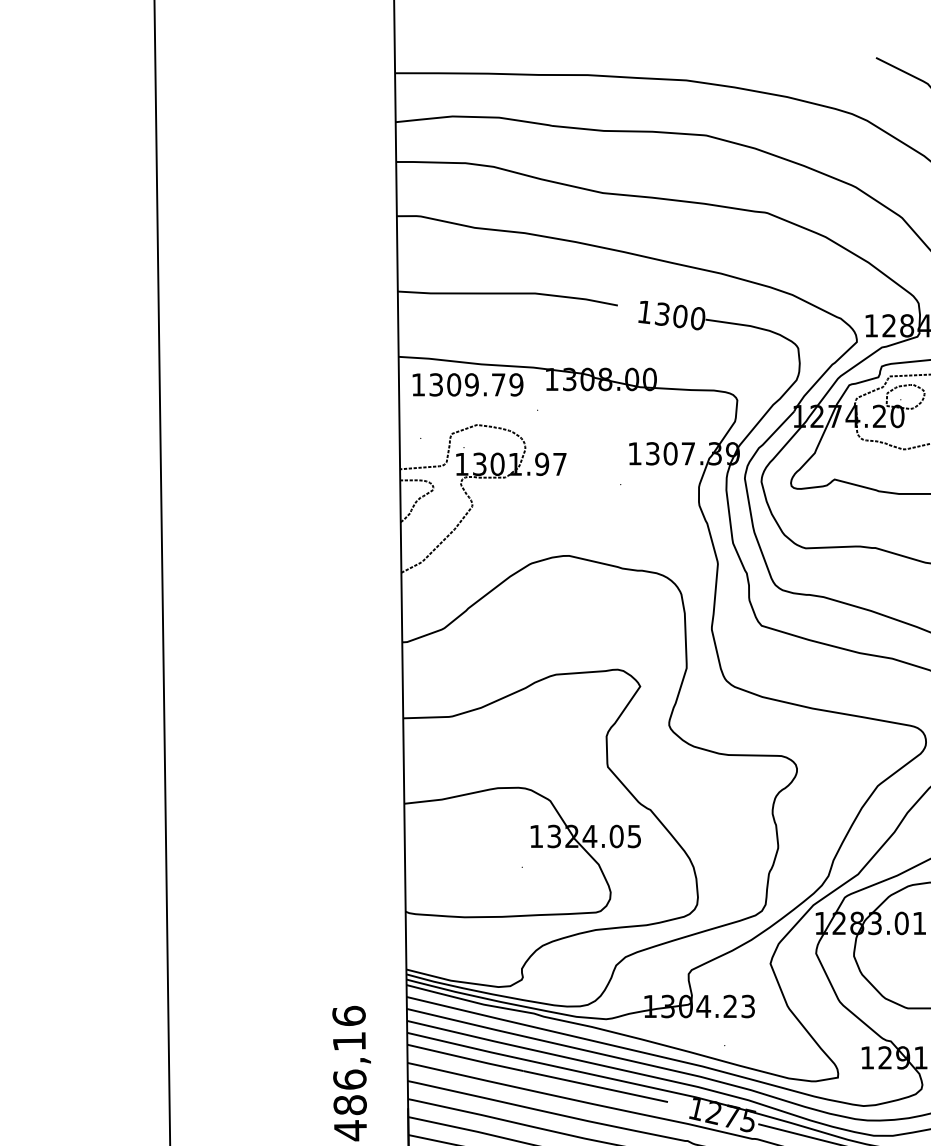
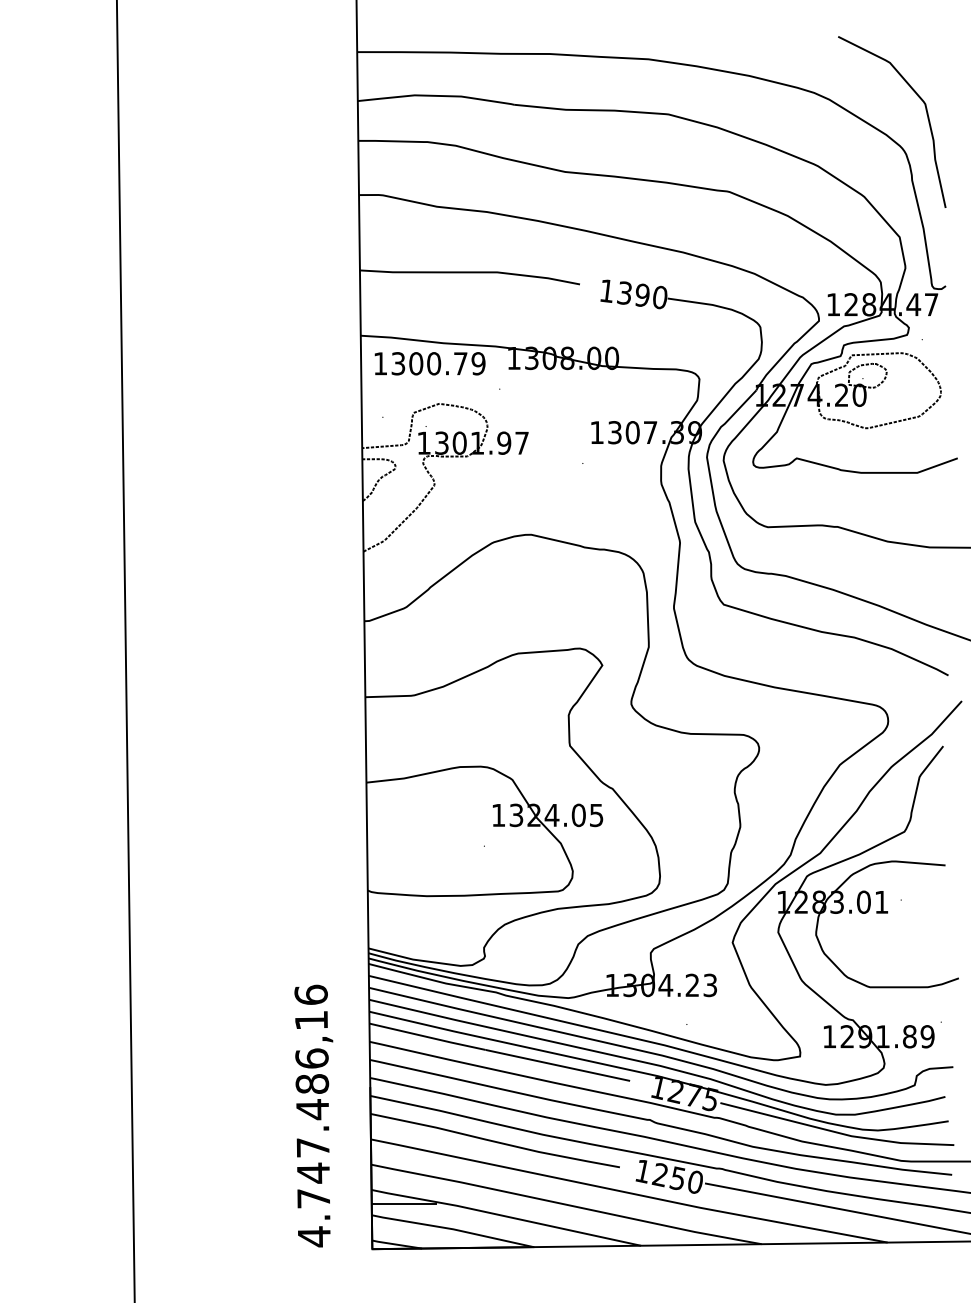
text: (680, 316) -> (642, 295), 1300 -> 1390
text: (472, 384) -> (434, 363), 1309.79 -> 1300.79

